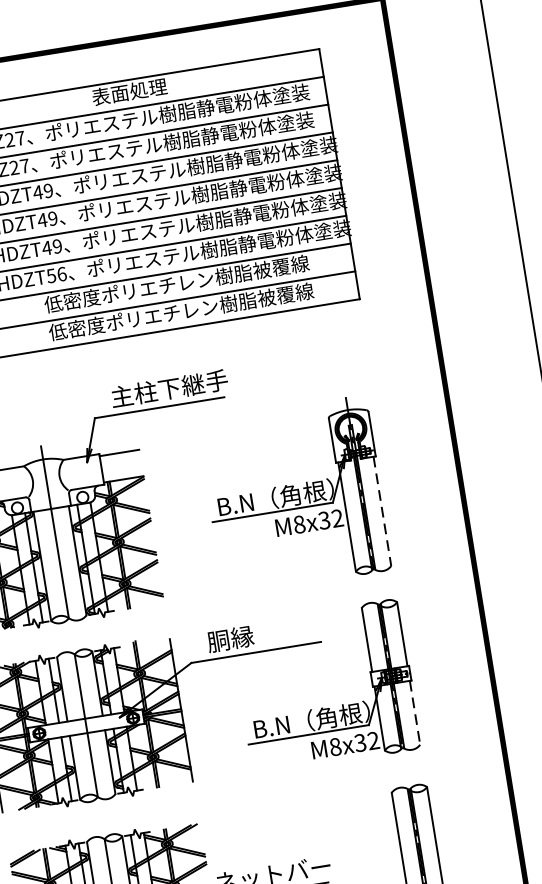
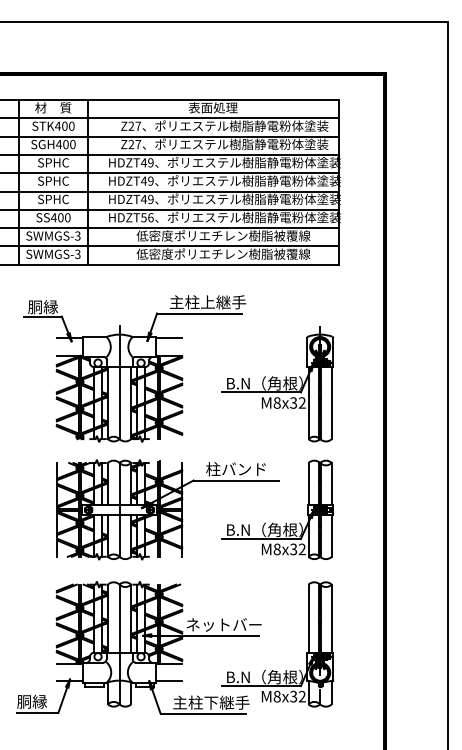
text: (168, 389) -> (207, 302), 主柱下継手 -> 主柱上継手
line: (382, 511) -> (331, 403), dashed -> solid
text: (252, 635) -> (235, 469), 胴縁 -> 柱バンド
line: (414, 714) -> (331, 536), dashed -> solid

